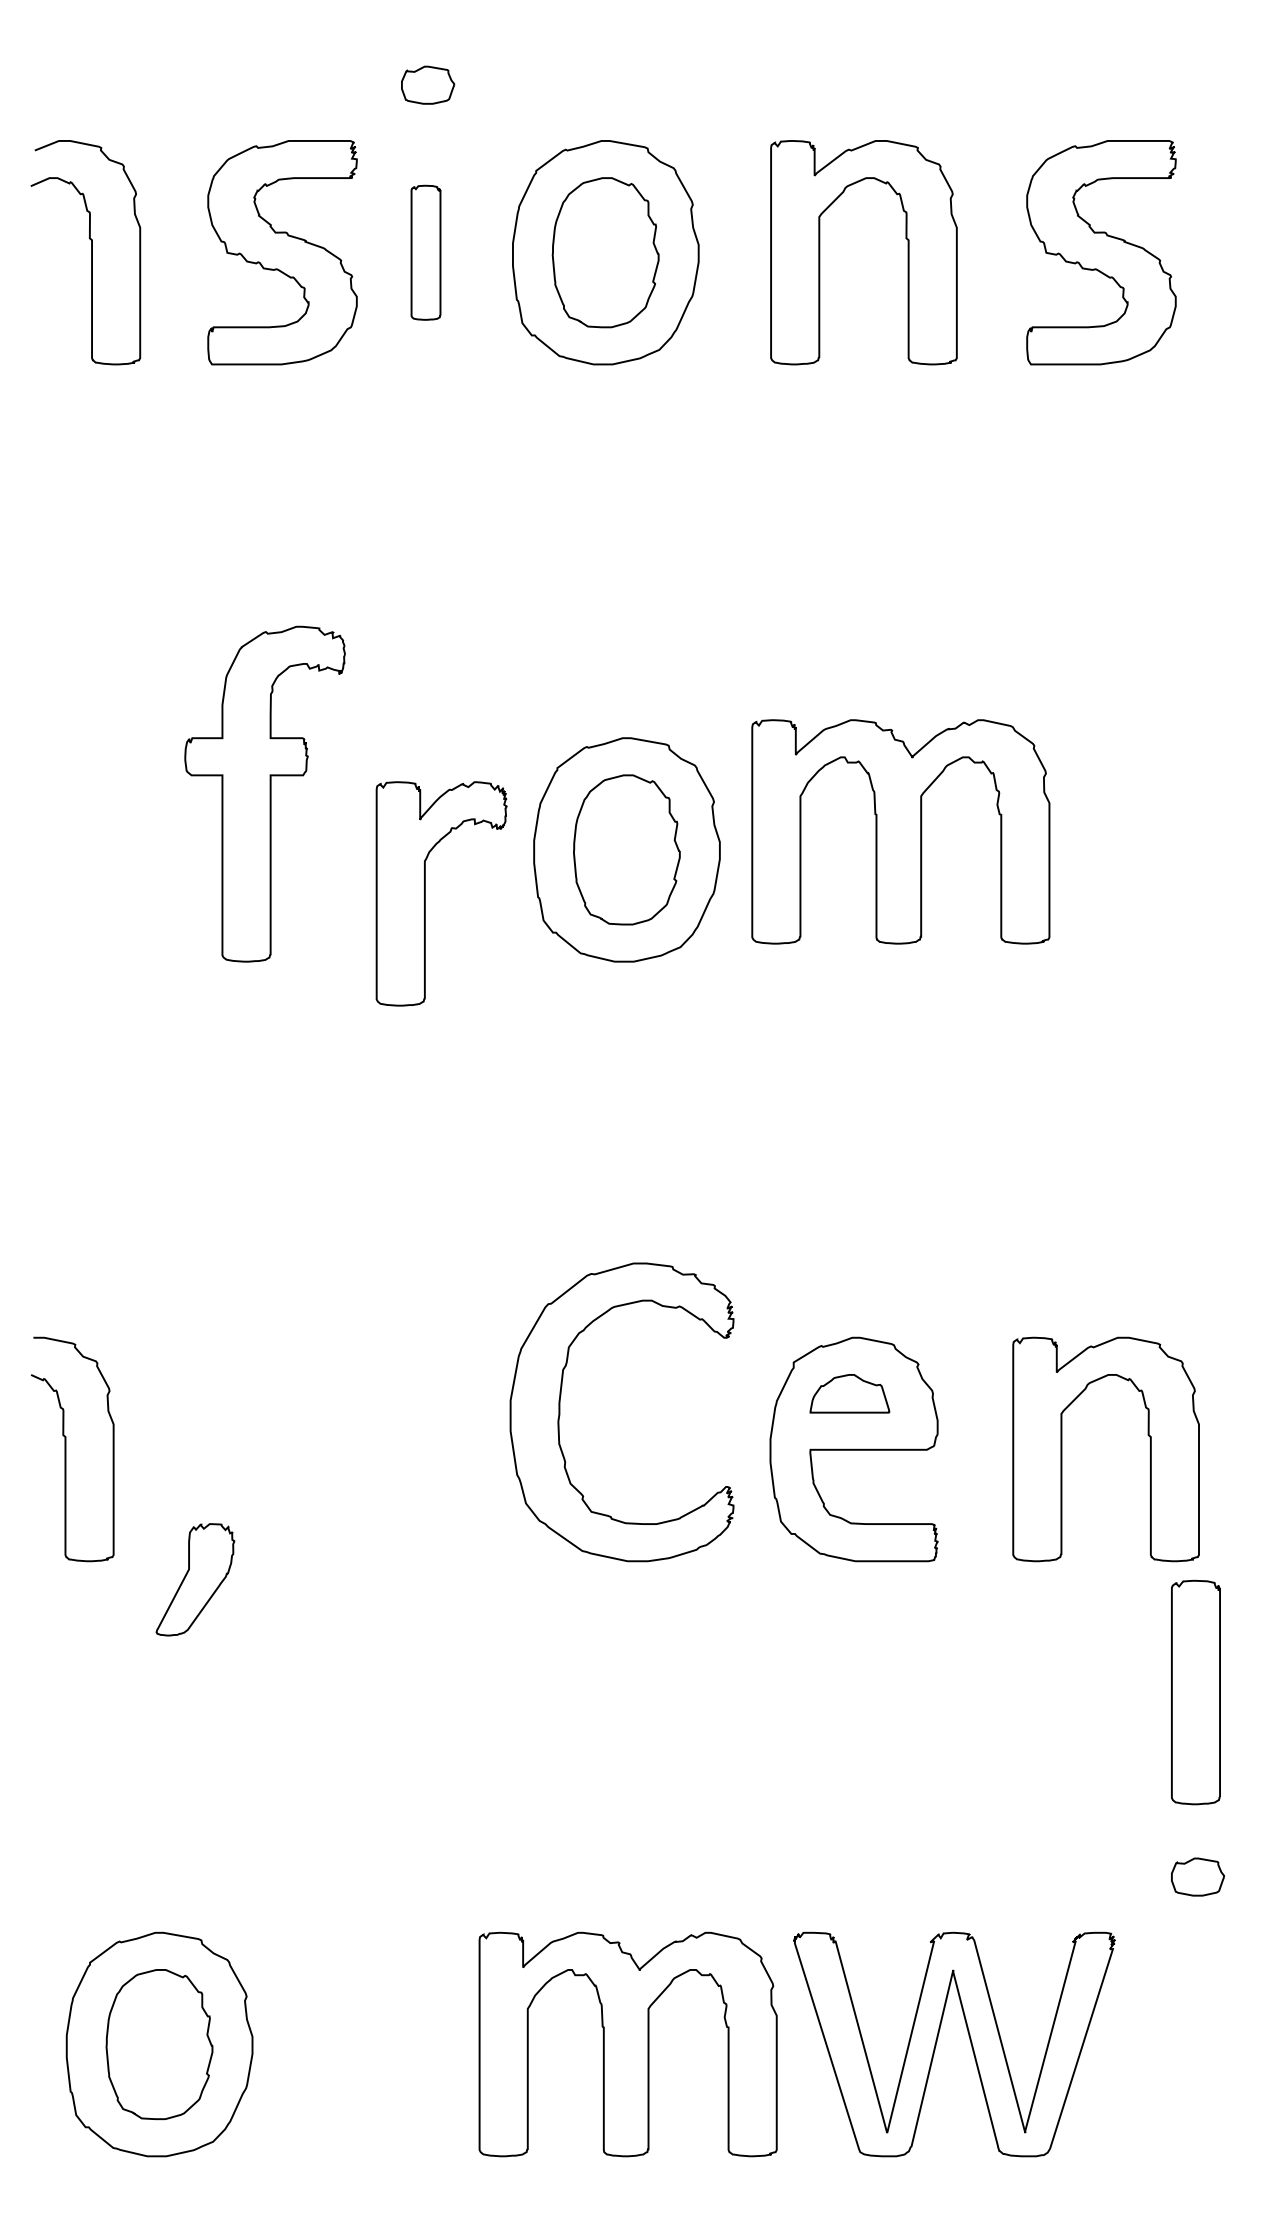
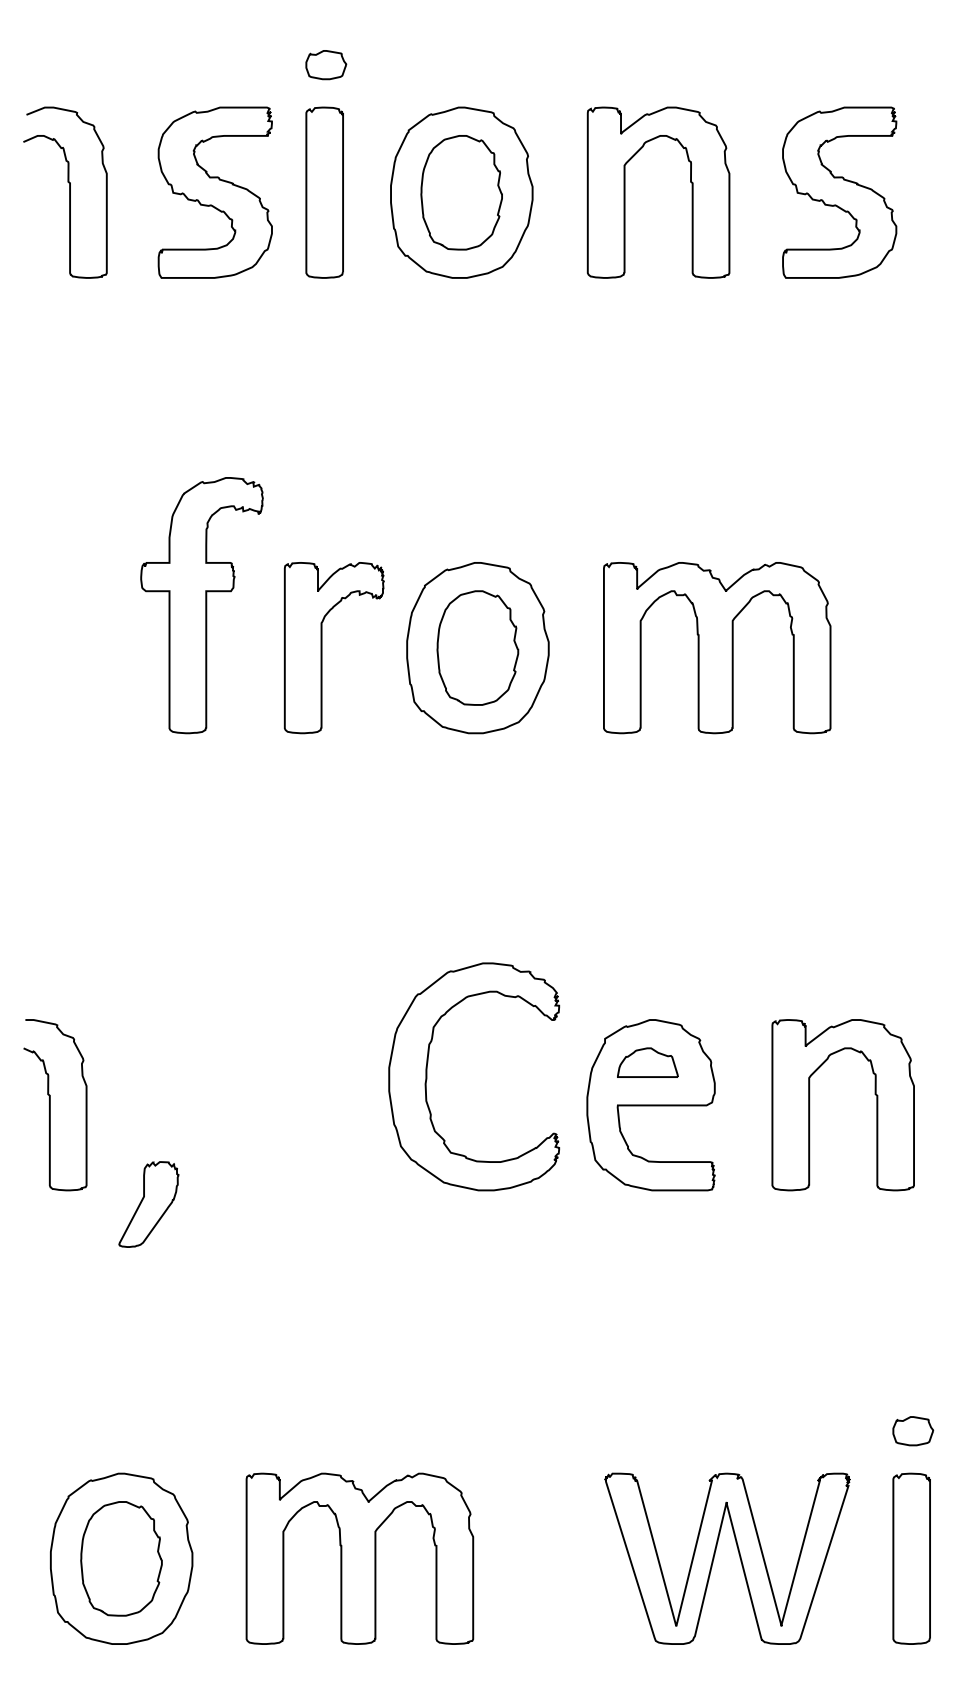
part: (425, 252) -> (324, 192), size x1.67
part: (900, 831) -> (716, 647), moved
part: (425, 893) -> (322, 647), moved
part: (1195, 1692) -> (911, 1558), moved
part: (627, 2044) -> (359, 1558), moved

